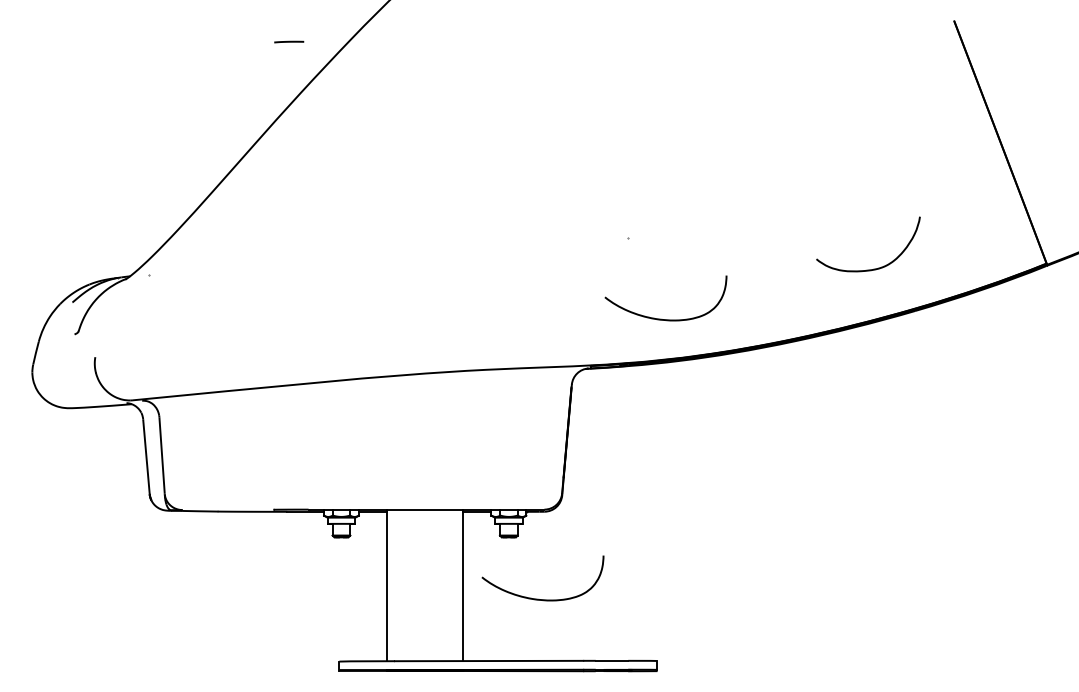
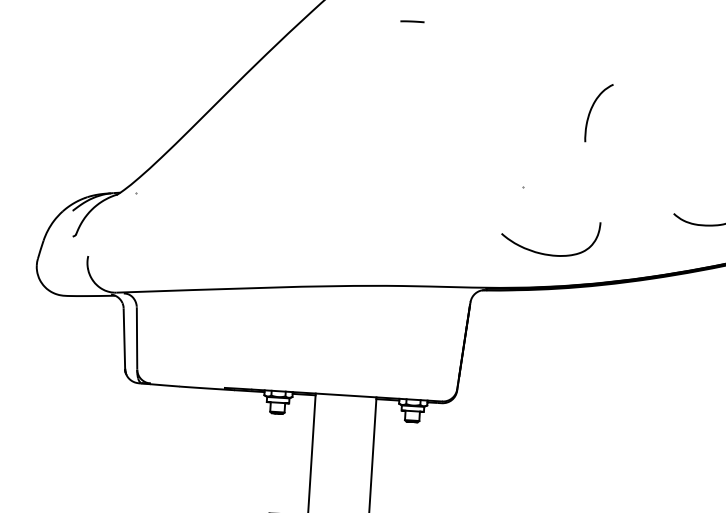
line: (289, 41) -> (412, 21), moved
curve: (706, 138) -> (591, 110), added
curve: (538, 598) -> (432, 472), removed

